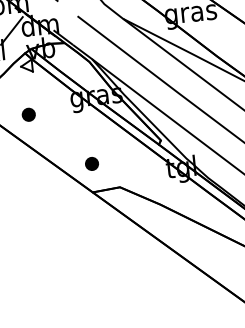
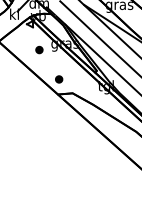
part: (28, 113) -> (39, 49), moved

